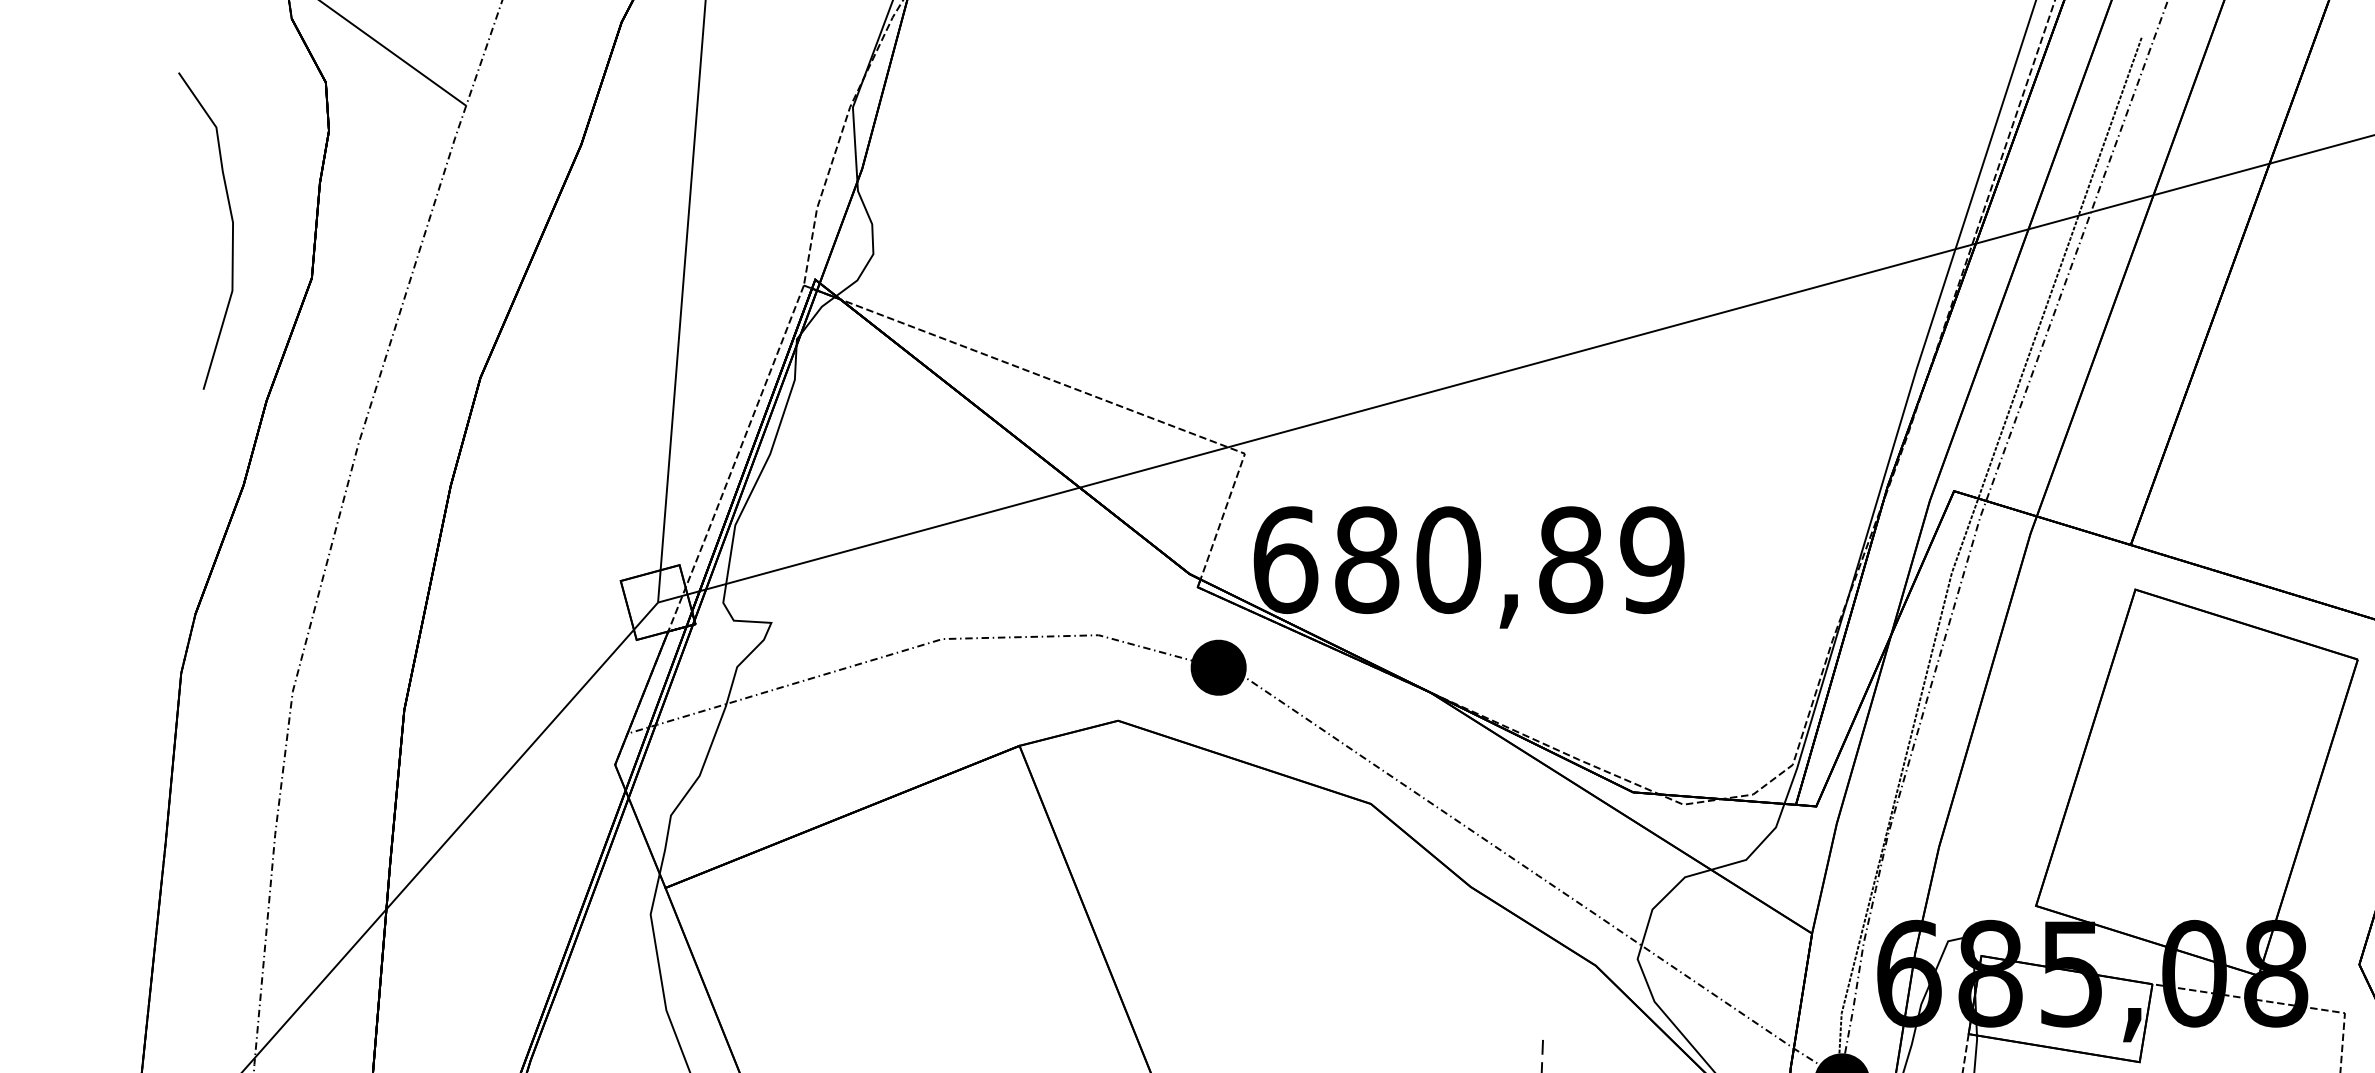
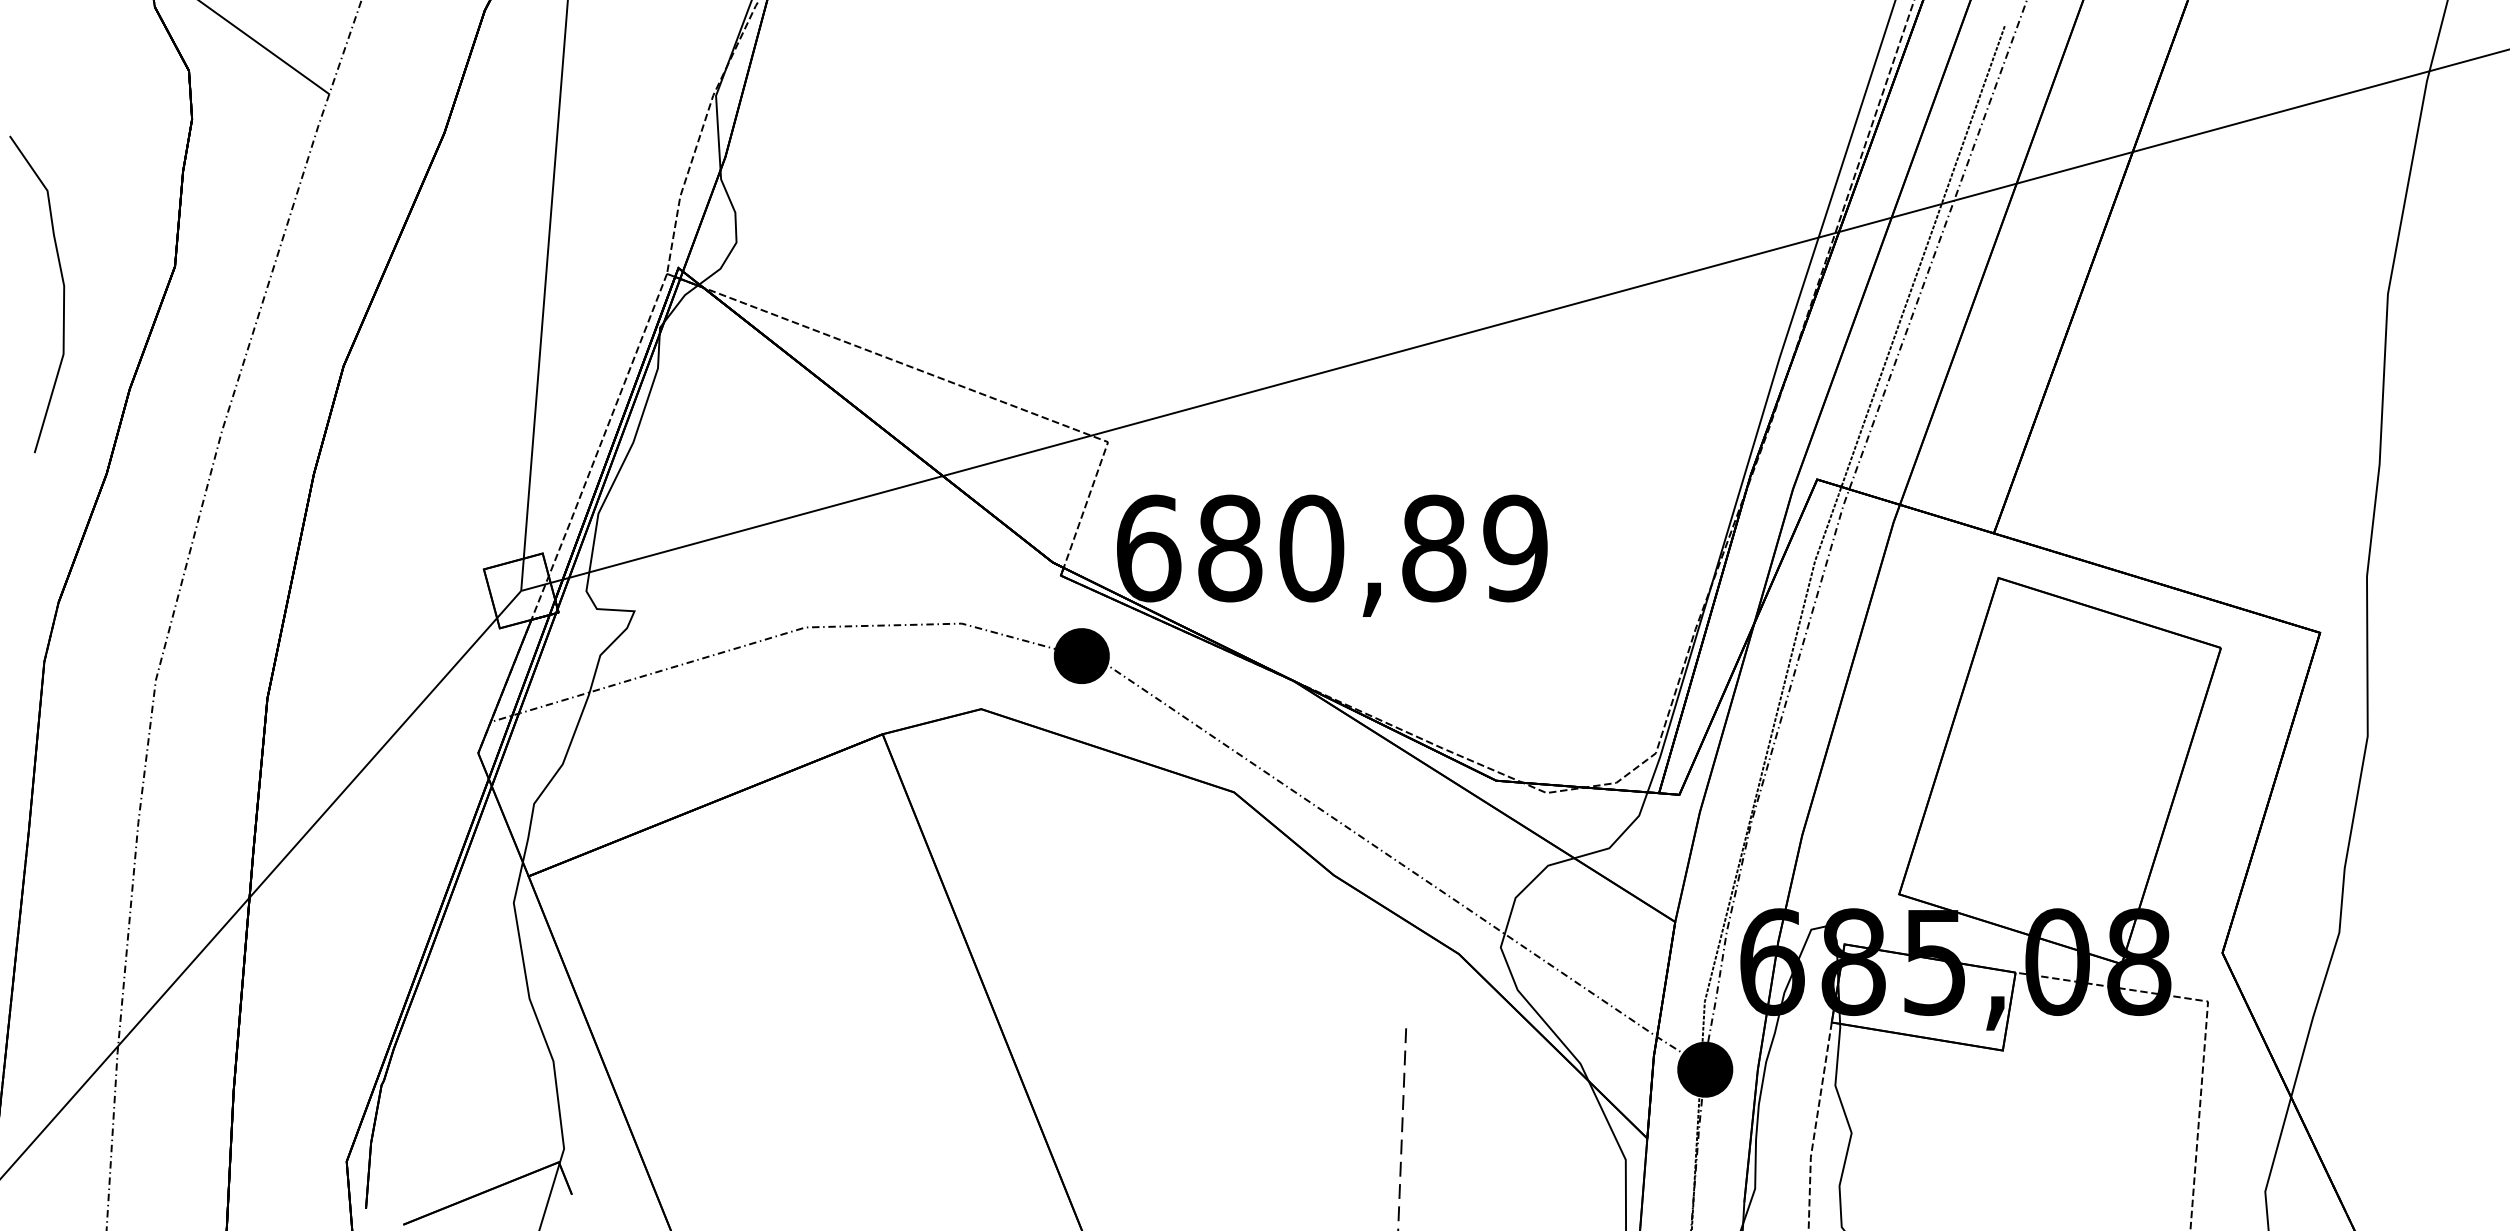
curve: (232, 231) -> (63, 294), moved

